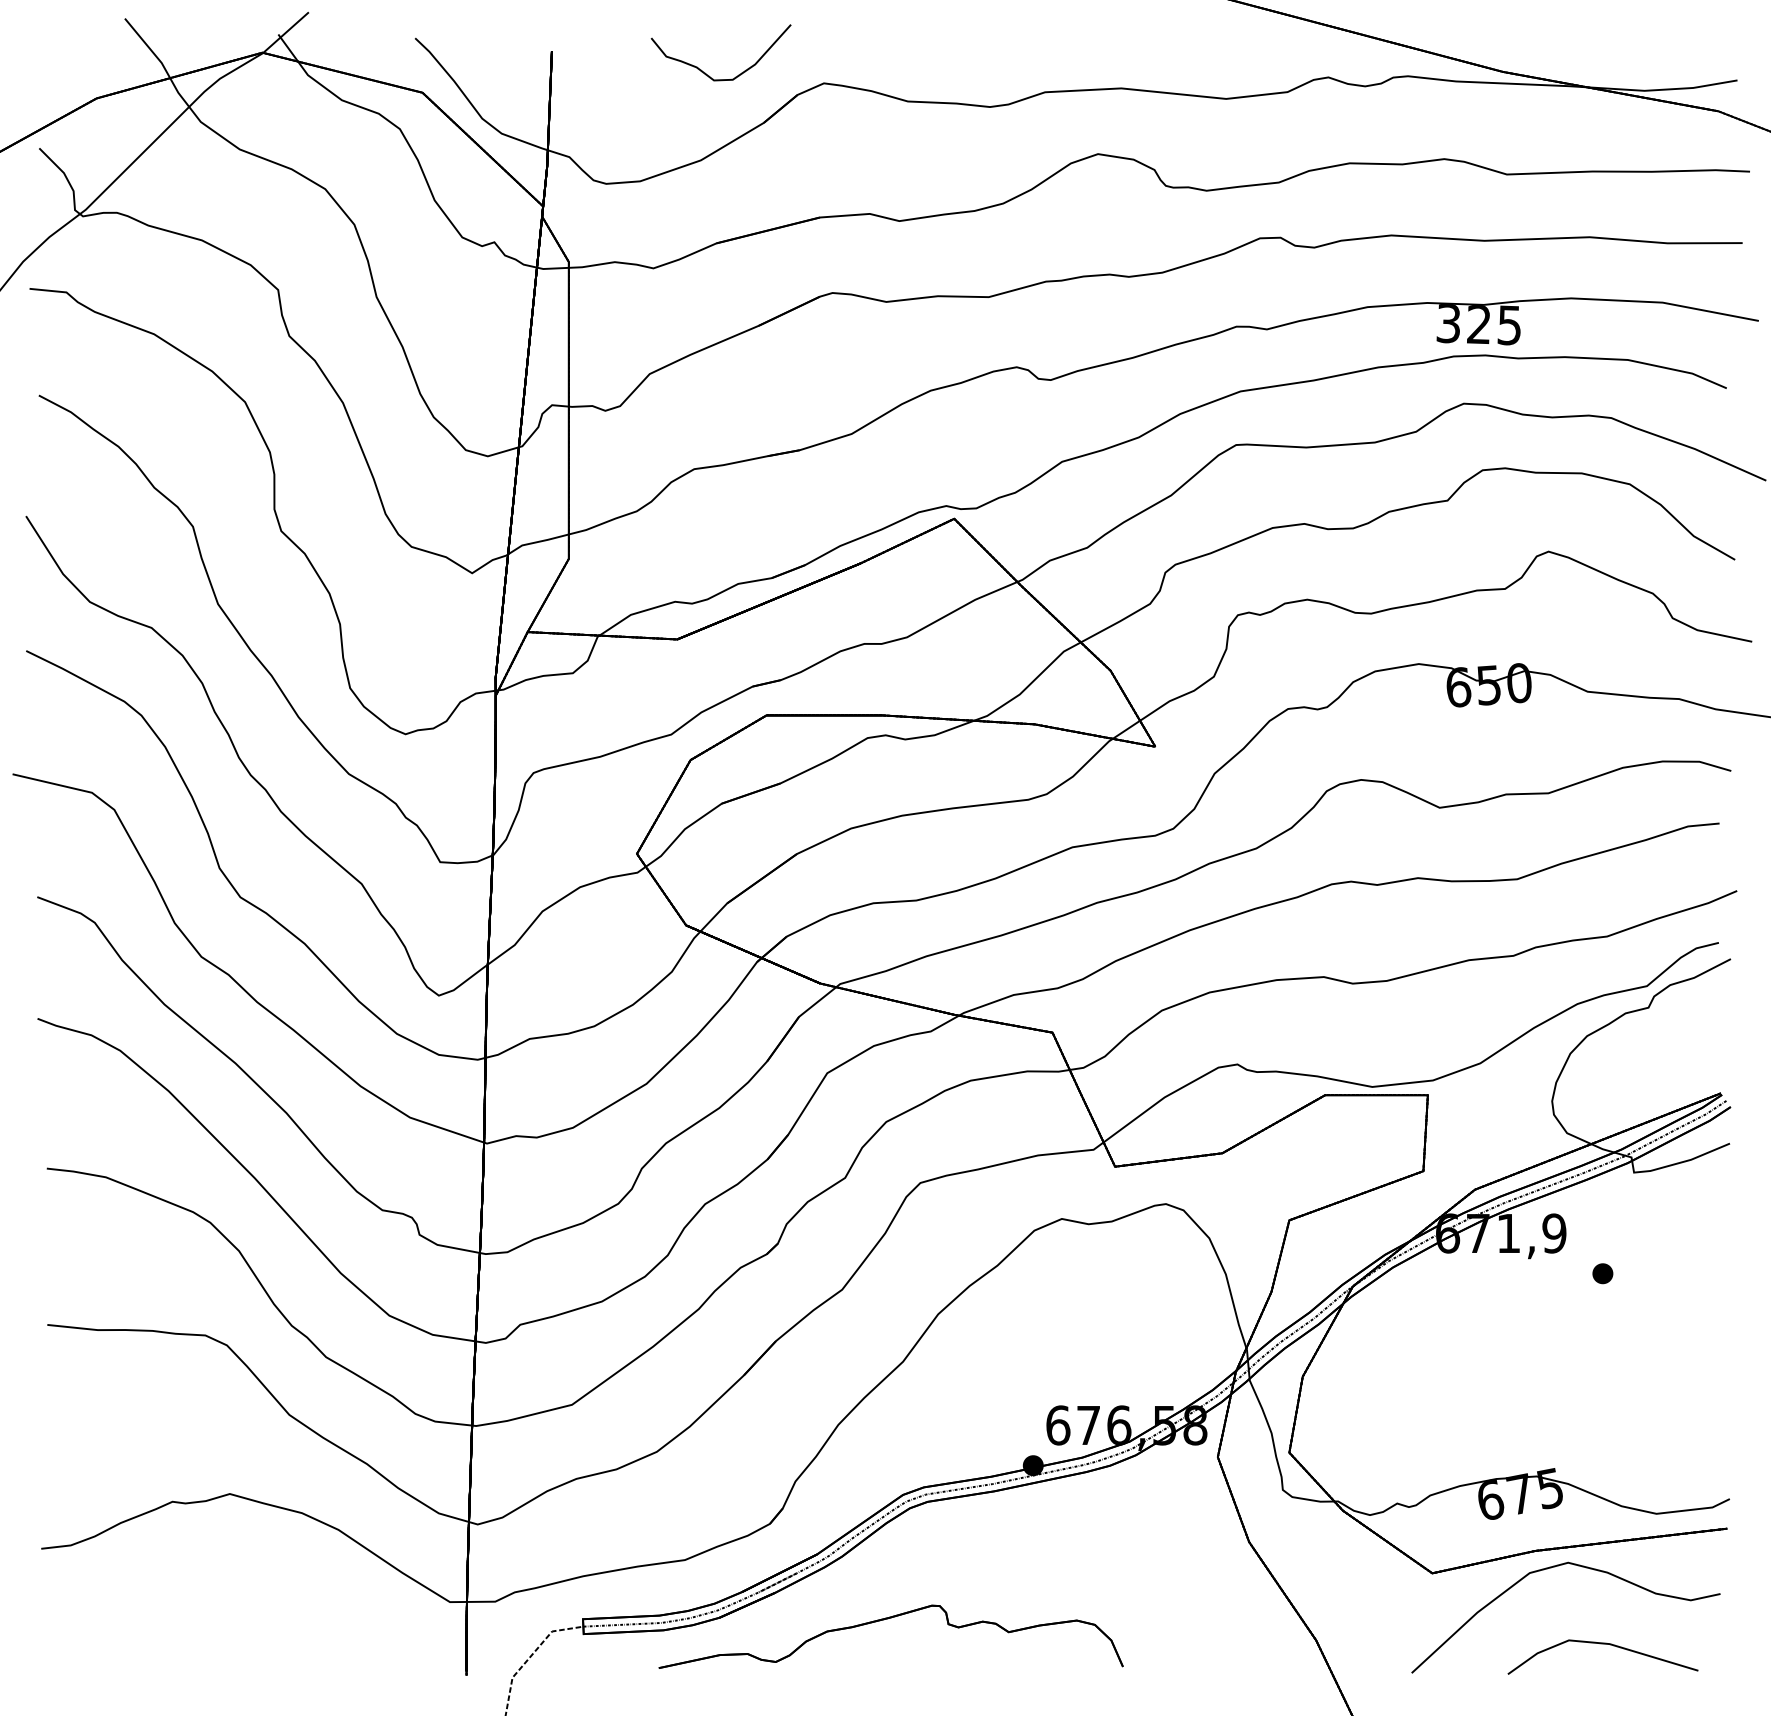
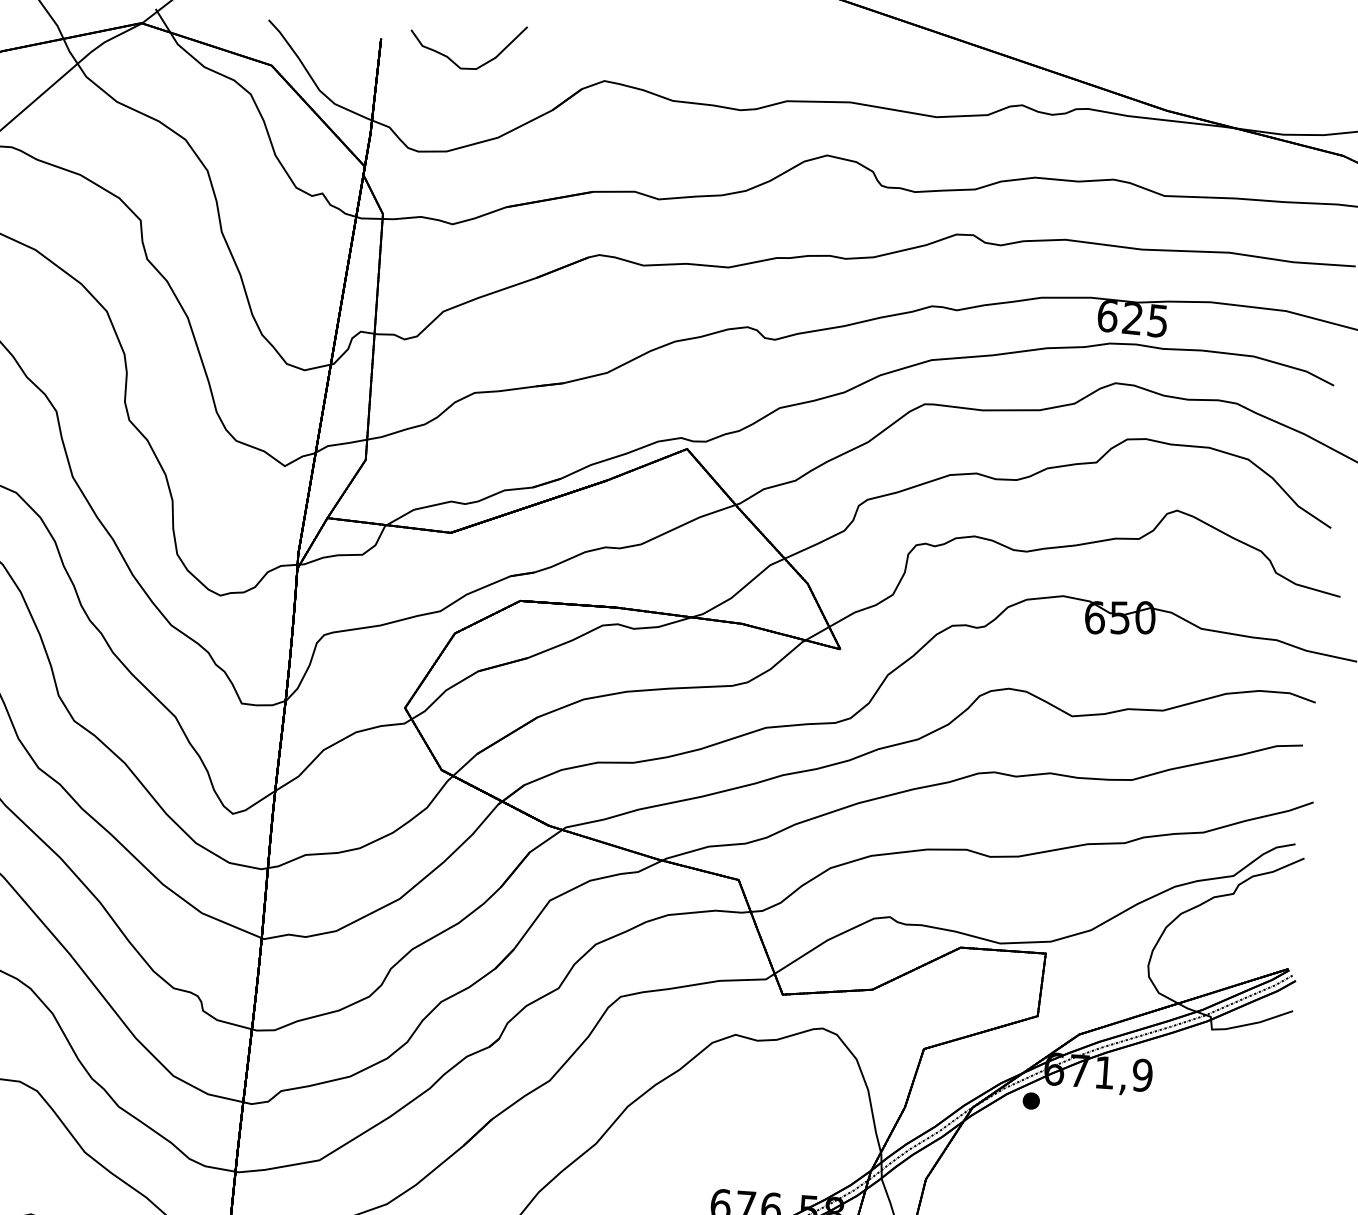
curve: (705, 72) -> (454, 61), moved
text: (1448, 323) -> (1107, 315), 325 -> 625
part: (1602, 1273) -> (1031, 1100), moved

